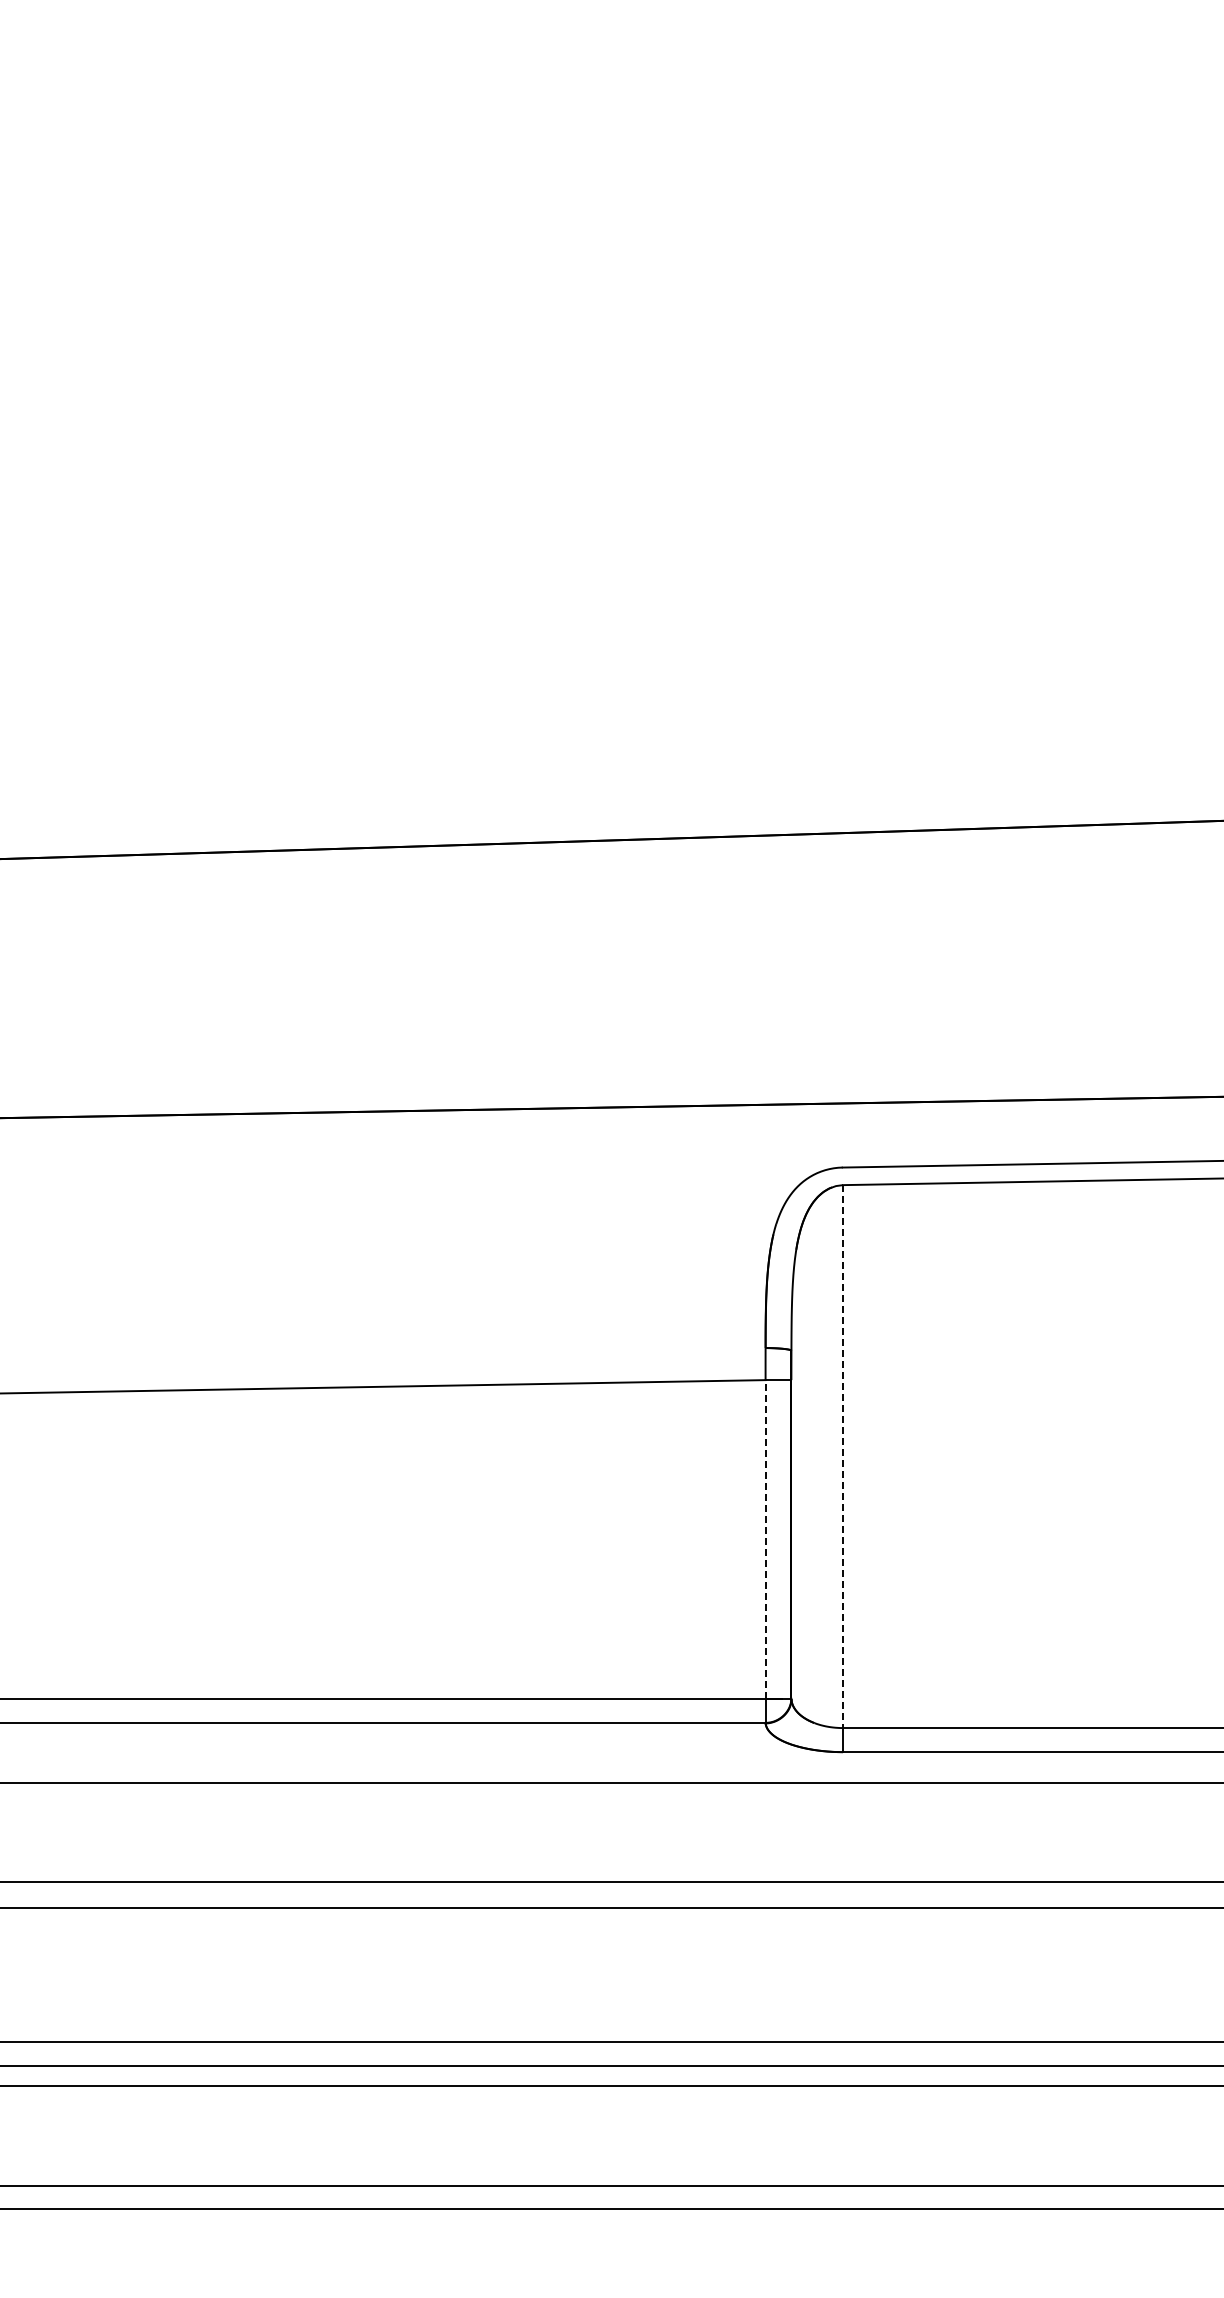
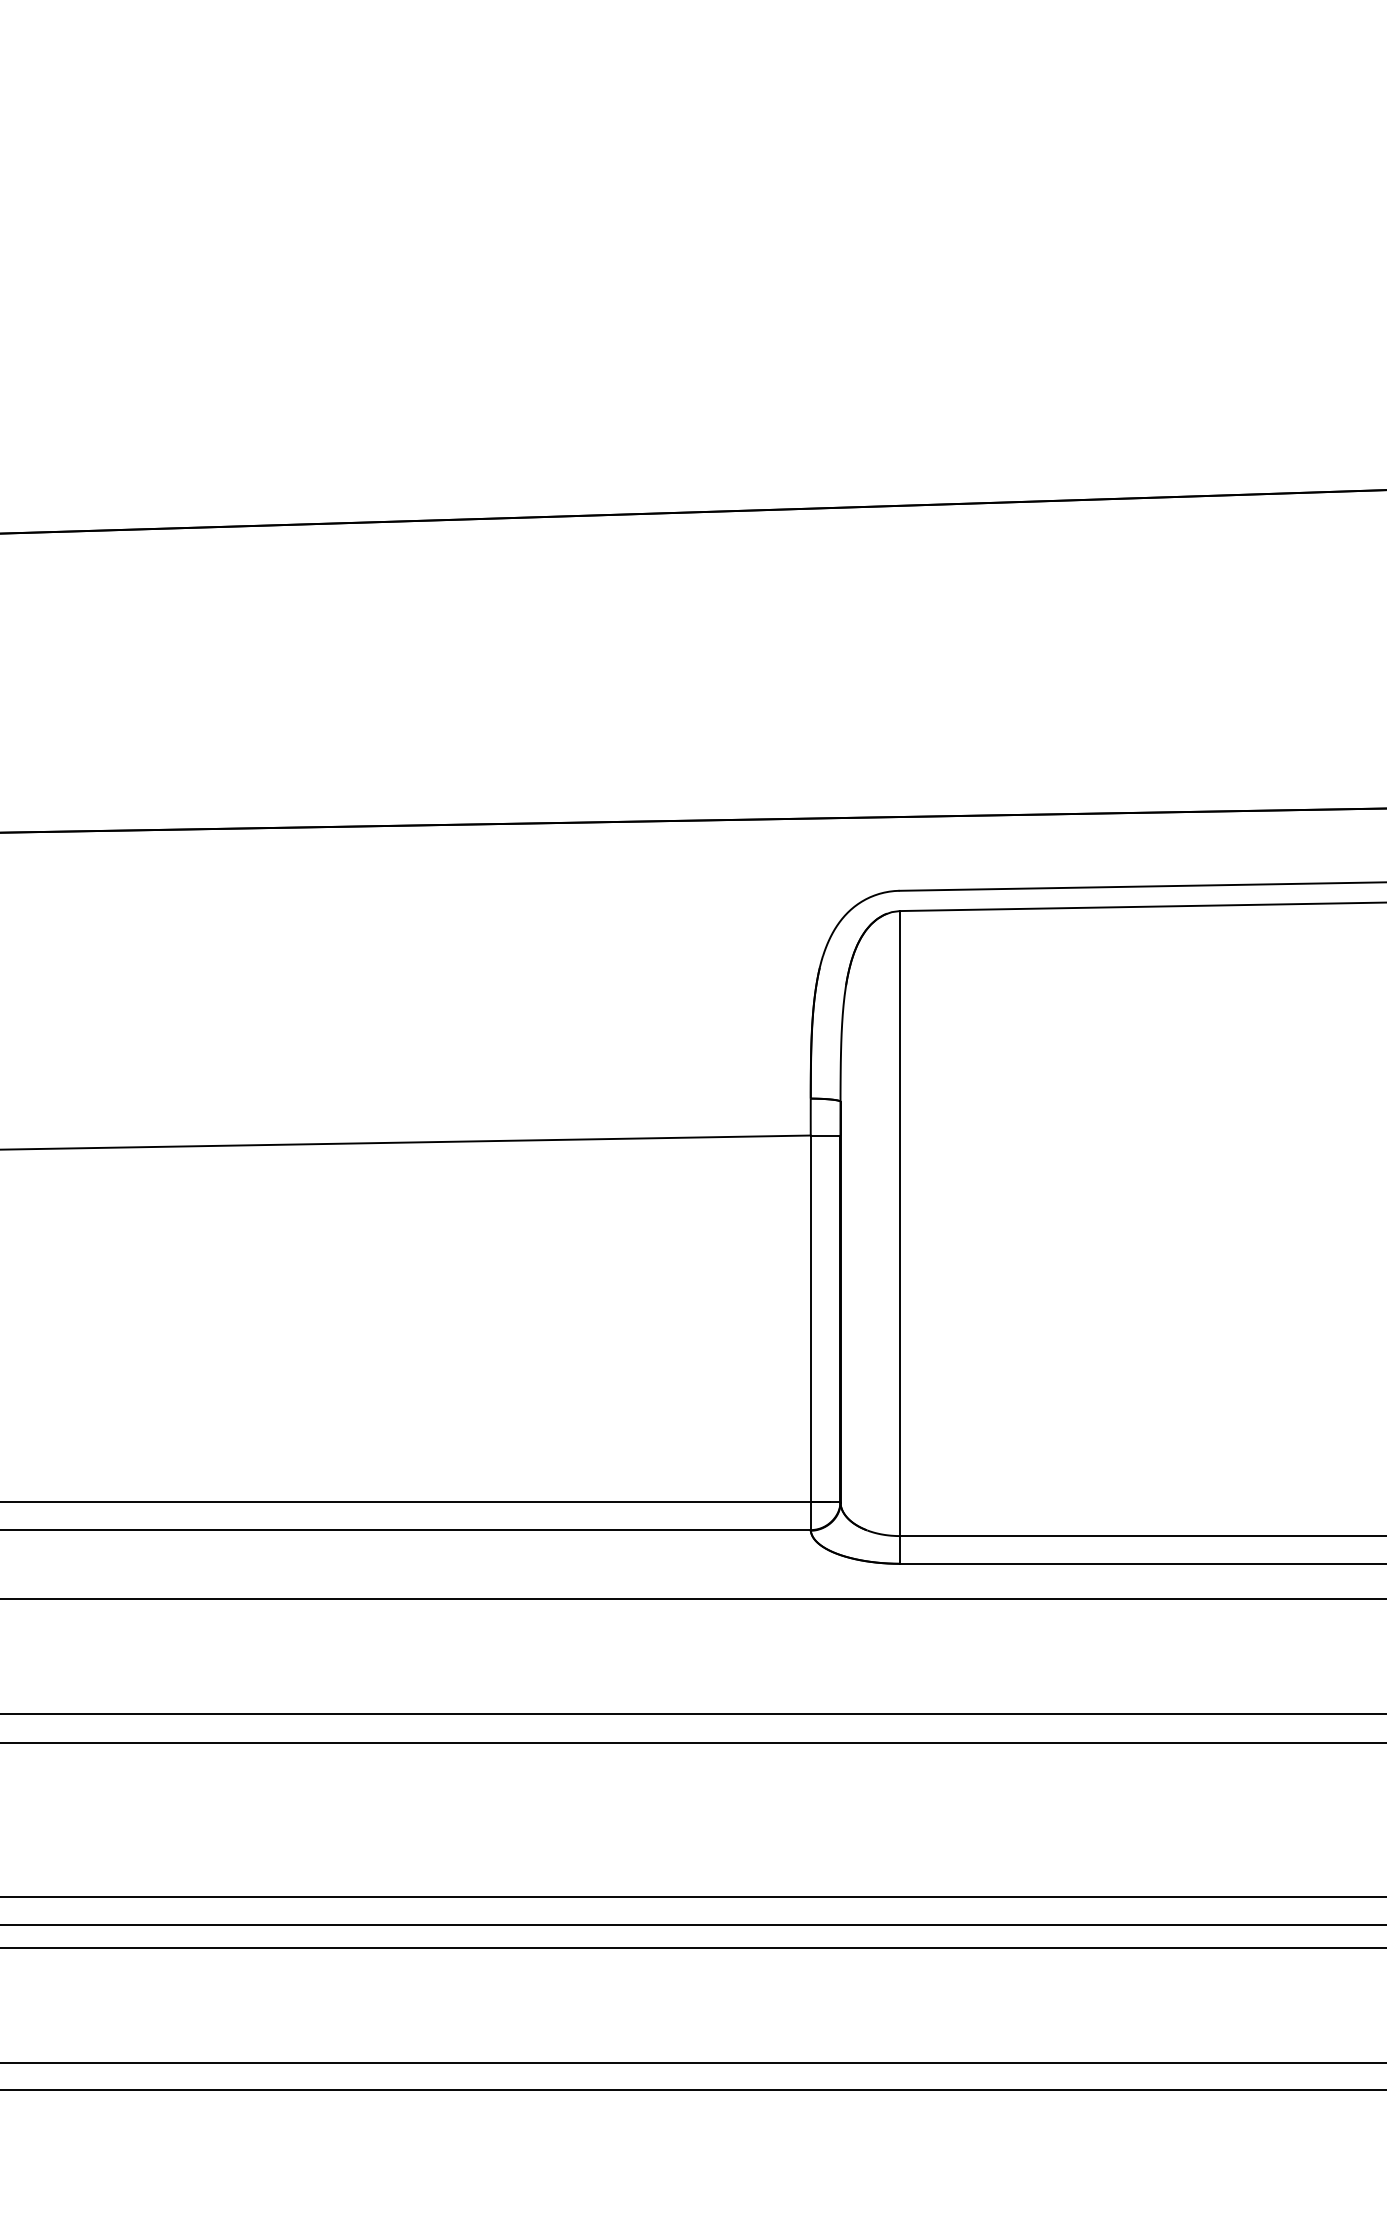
line: (843, 1457) -> (900, 1224), dashed -> solid
line: (765, 1538) -> (810, 1317), dashed -> solid

